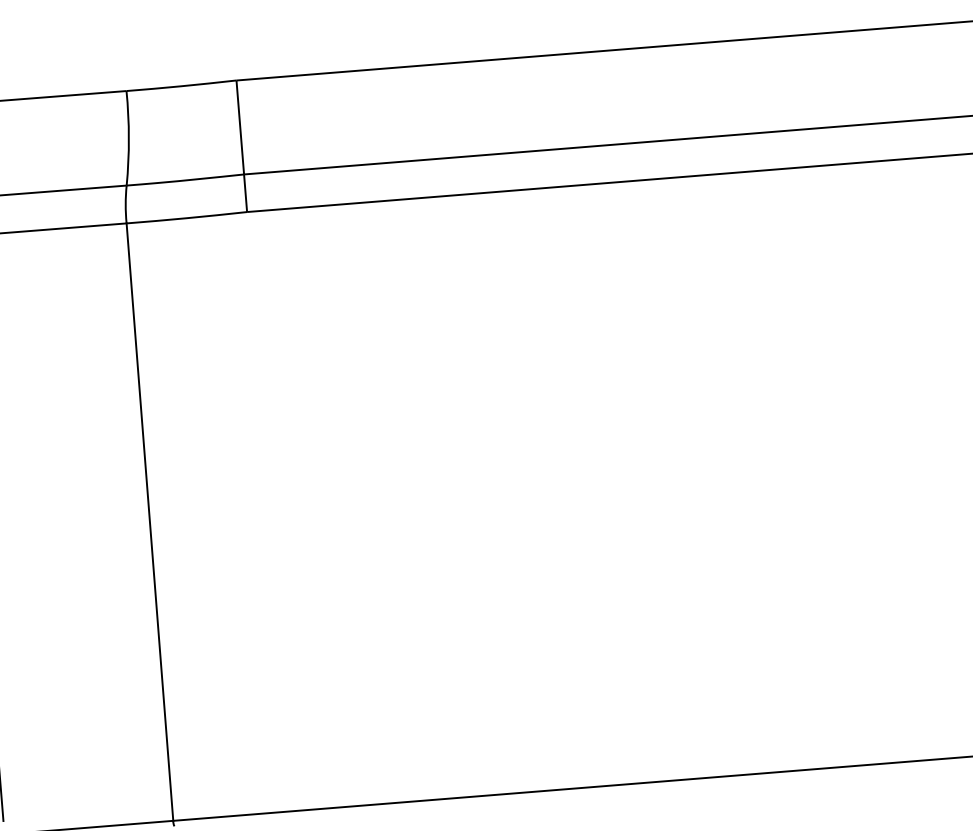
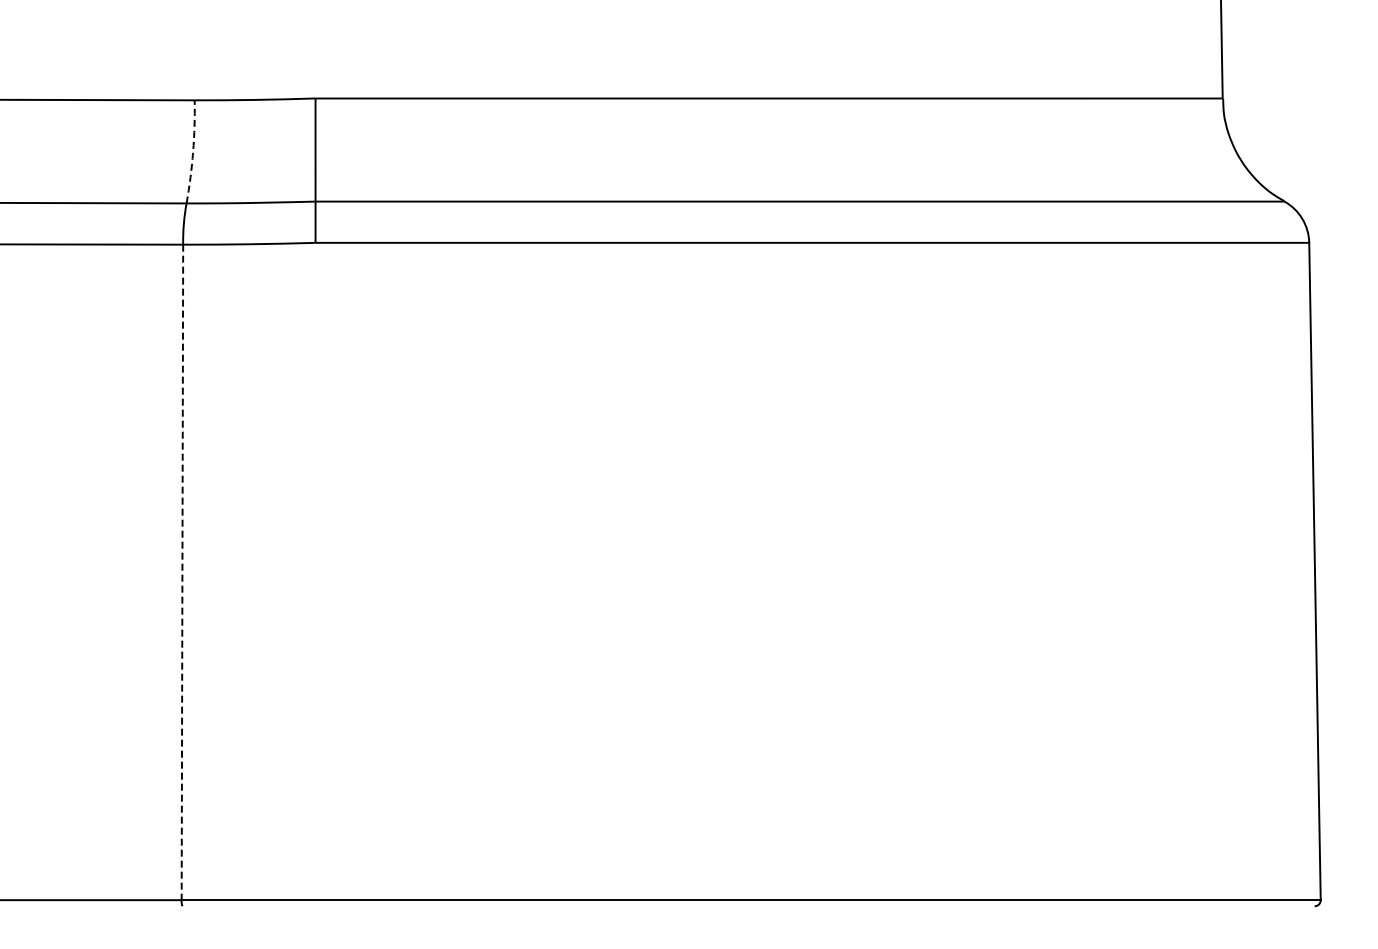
arc: (129, 138) -> (193, 152), solid -> dashed
line: (150, 522) -> (182, 572), solid -> dashed

